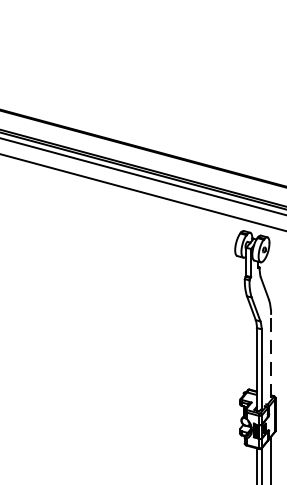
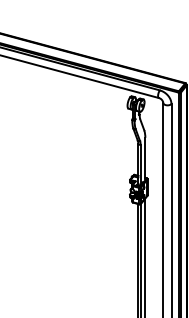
line: (271, 356) -> (145, 158), dashed -> solid

